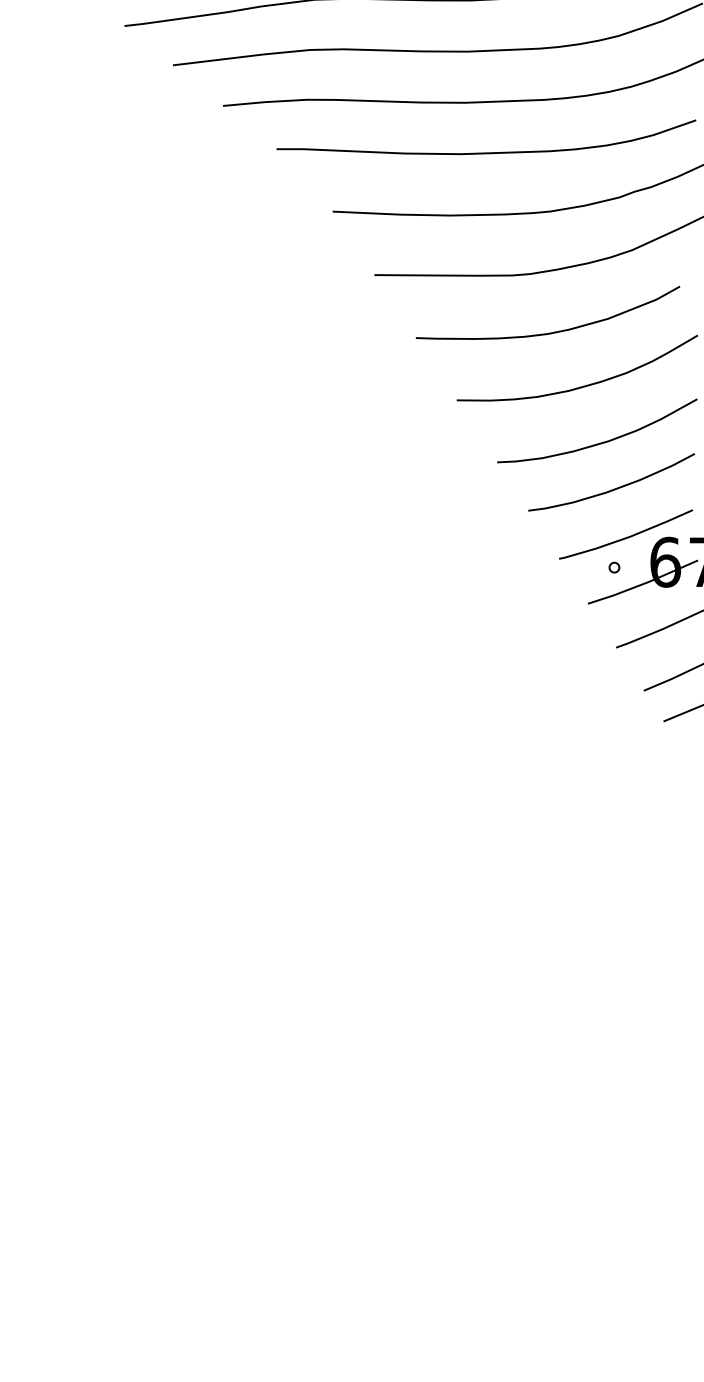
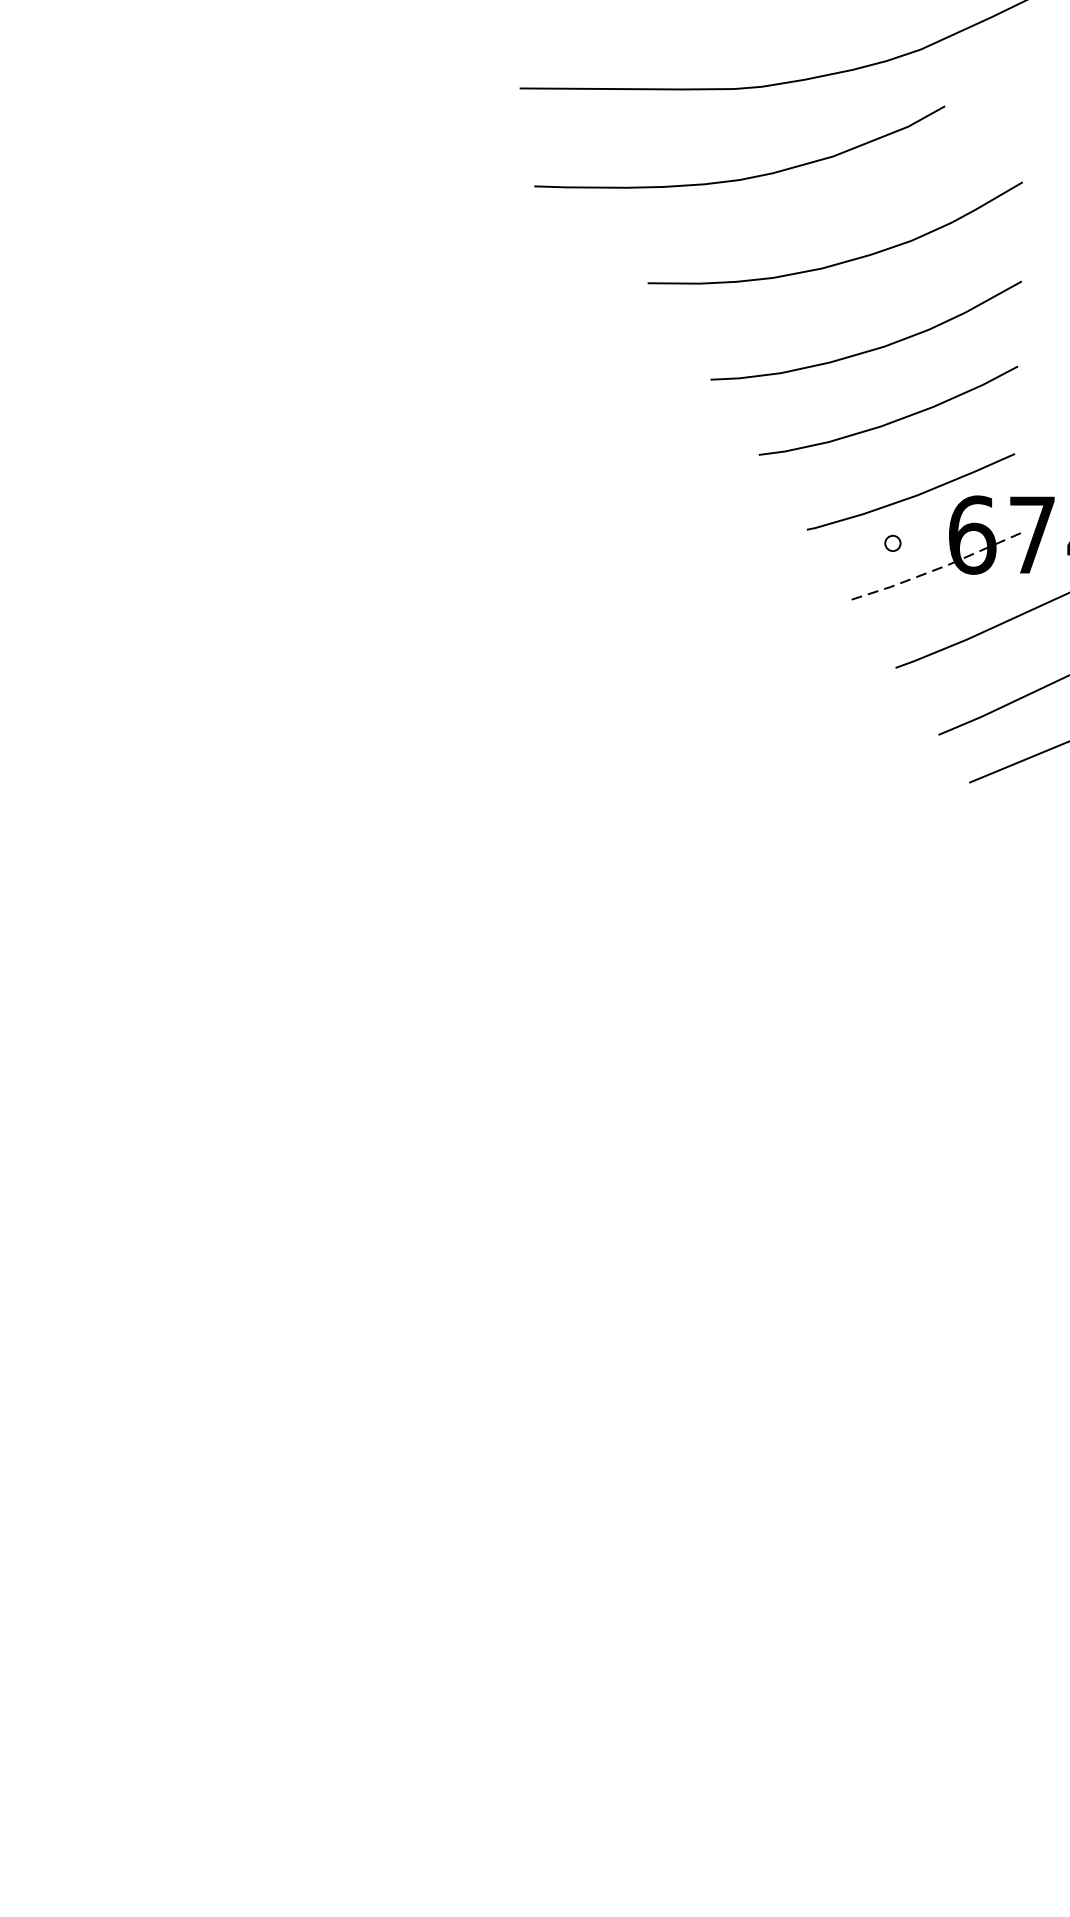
curve: (553, 331) -> (748, 176), moved
line: (643, 584) -> (938, 569), solid -> dashed

